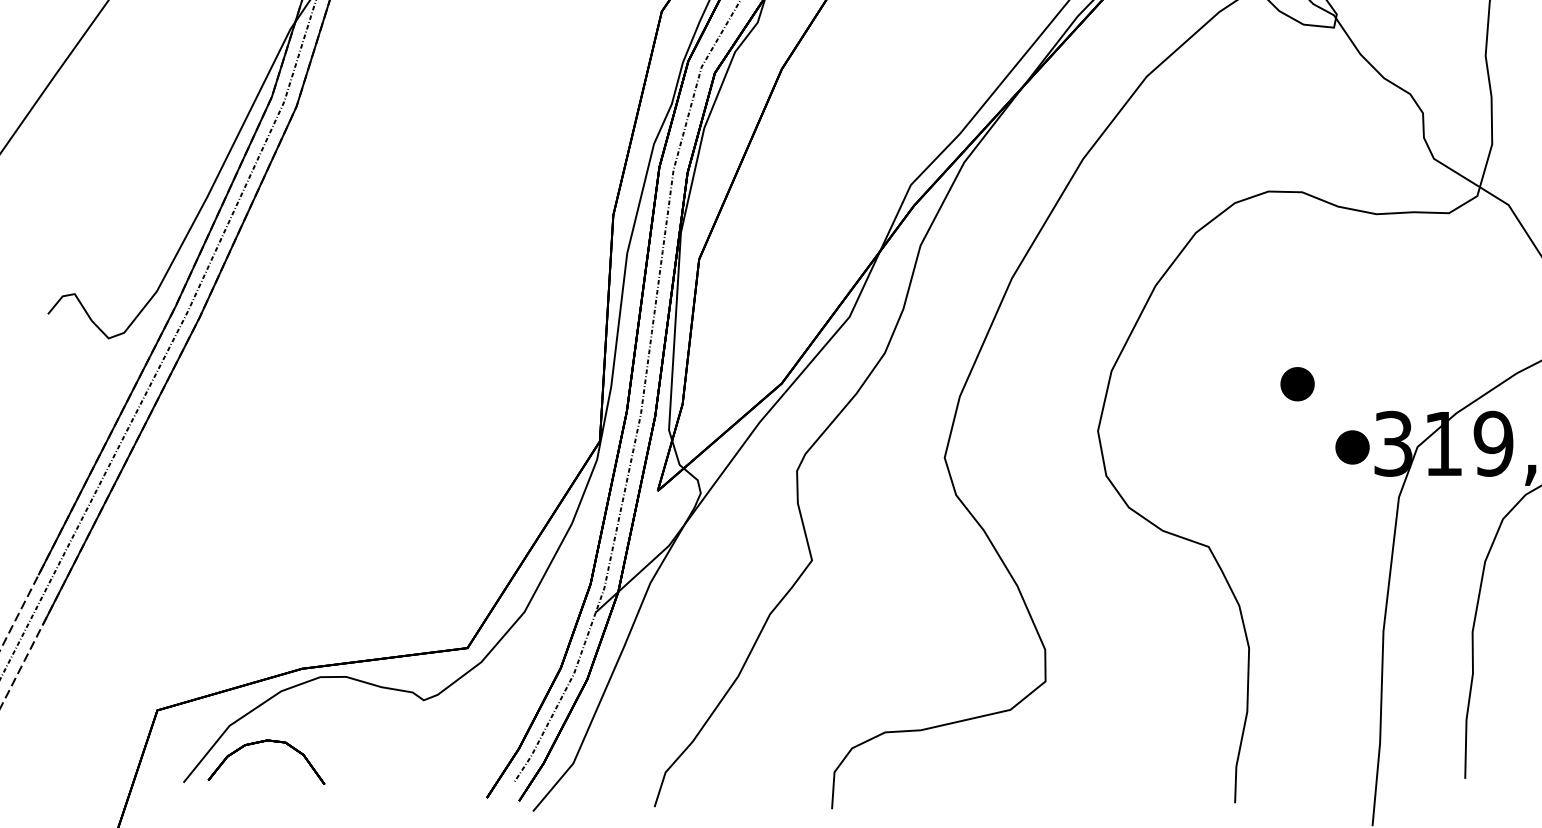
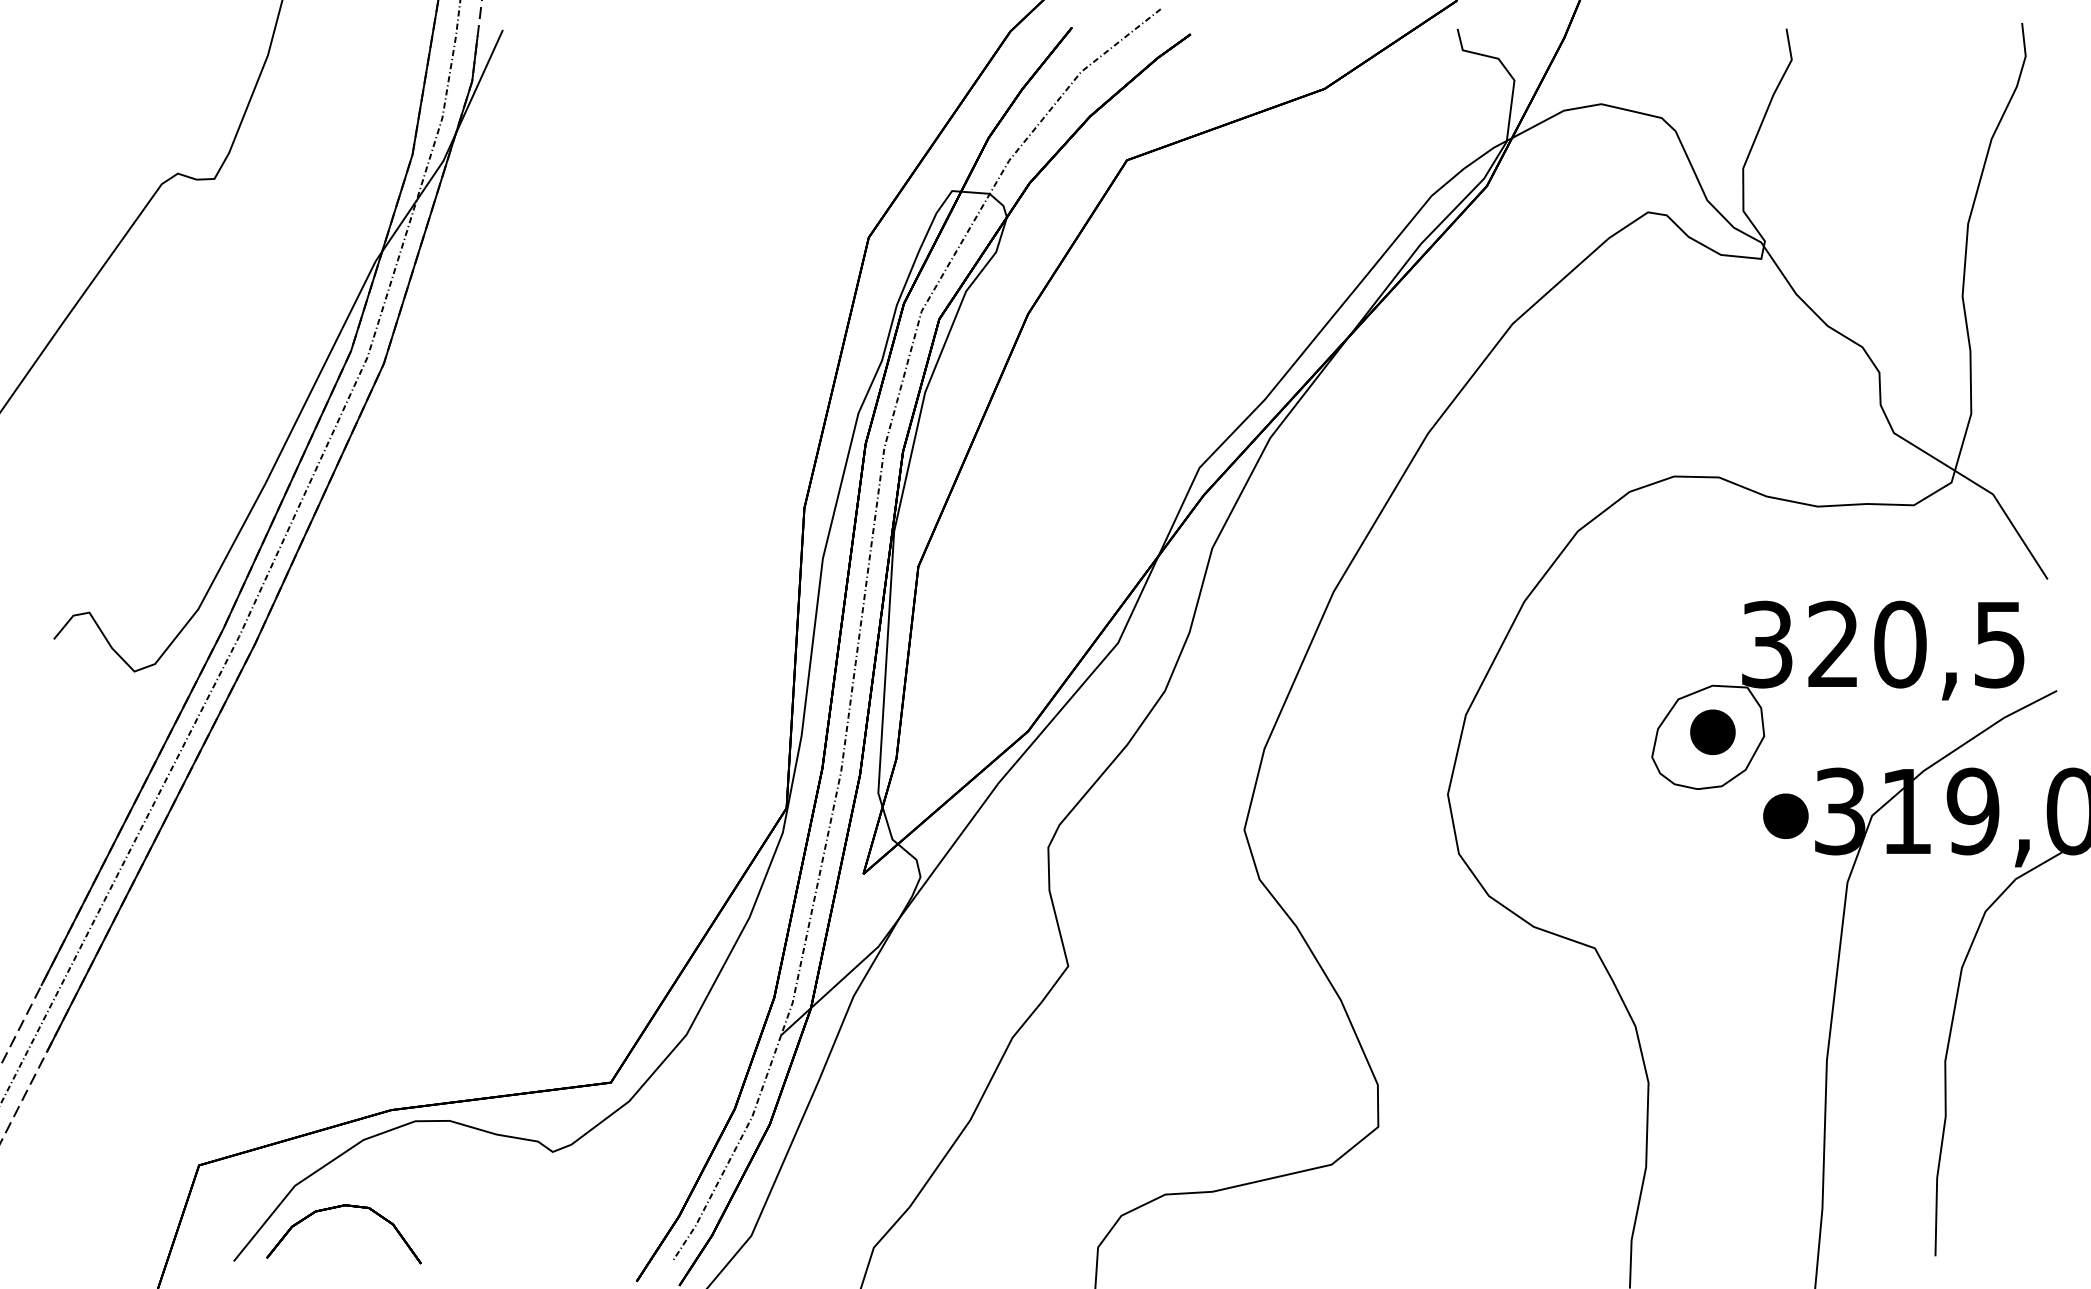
part: (1391, 349) -> (1837, 686), added

